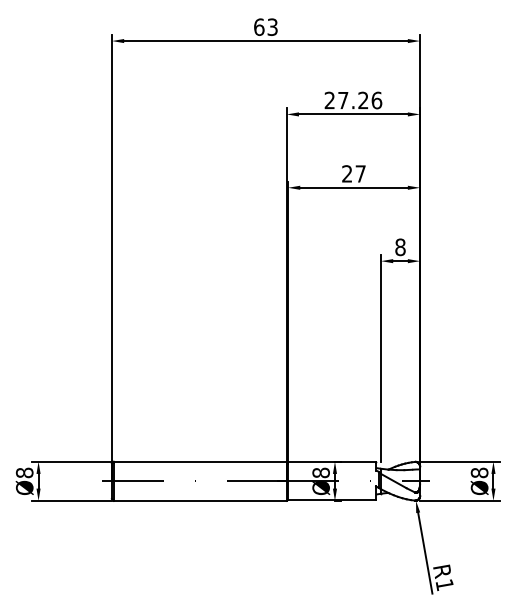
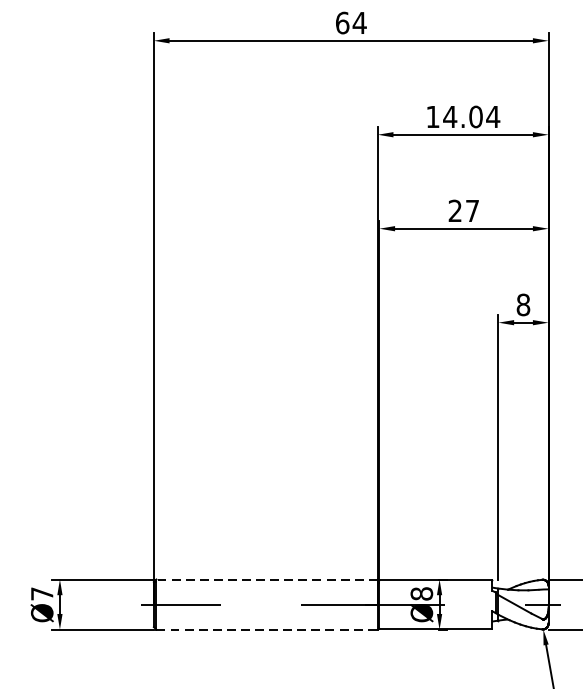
text: (272, 26) -> (359, 22), 63 -> 64
text: (353, 100) -> (463, 116), 27.26 -> 14.04
line: (199, 461) -> (266, 579), solid -> dashed
text: (24, 472) -> (41, 593), Ø8 -> Ø7
line: (200, 500) -> (267, 629), solid -> dashed

